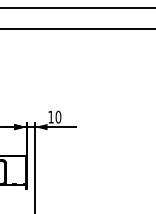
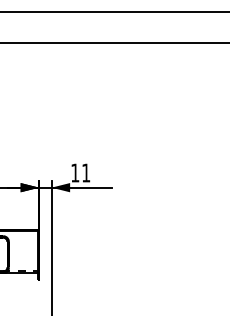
text: (58, 116) -> (86, 172), 10 -> 11

